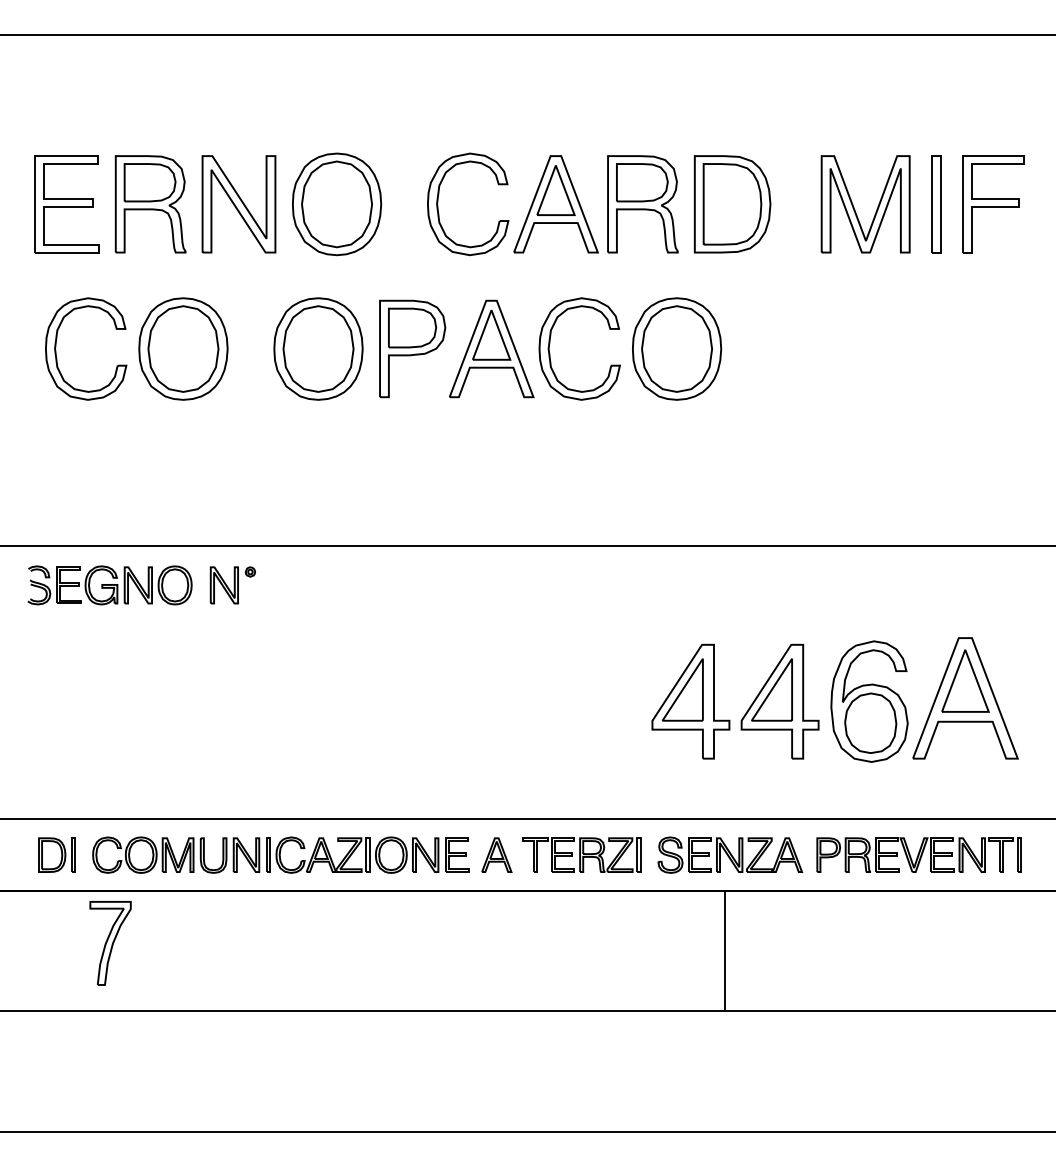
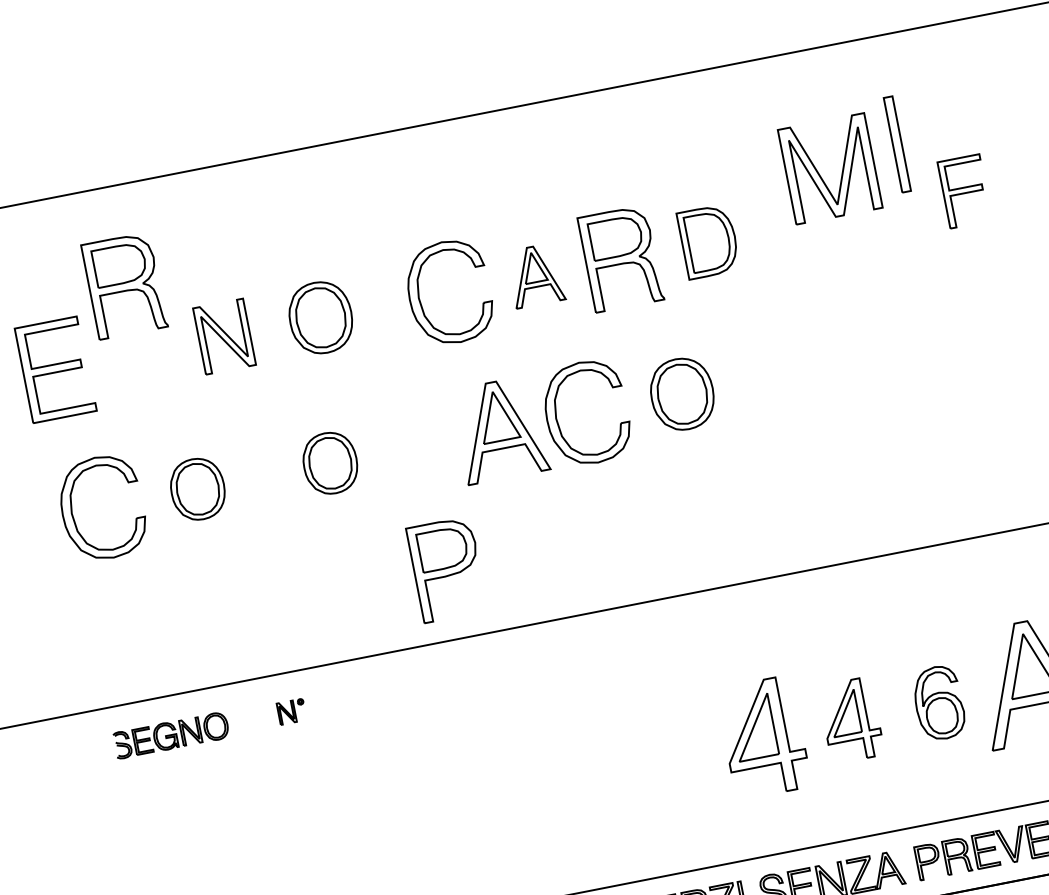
part: (150, 204) -> (124, 286), moved
part: (238, 204) -> (224, 336), size x0.7
part: (337, 204) -> (321, 317), size x0.7
part: (555, 204) -> (535, 275), size x0.6
part: (732, 204) -> (708, 241), size x0.7
part: (936, 204) -> (897, 144), moved
part: (993, 204) -> (964, 191), size x0.7
part: (855, 209) -> (821, 175), moved
part: (183, 348) -> (197, 488), size x0.6
part: (318, 348) -> (330, 462), size x0.6
part: (412, 348) -> (446, 569), moved
part: (677, 348) -> (682, 393), size x0.7
part: (109, 585) -> (170, 735), size x0.7
part: (232, 585) -> (291, 711), size x0.6
part: (779, 701) -> (850, 720), size x0.7
part: (869, 701) -> (938, 703), size x0.6

